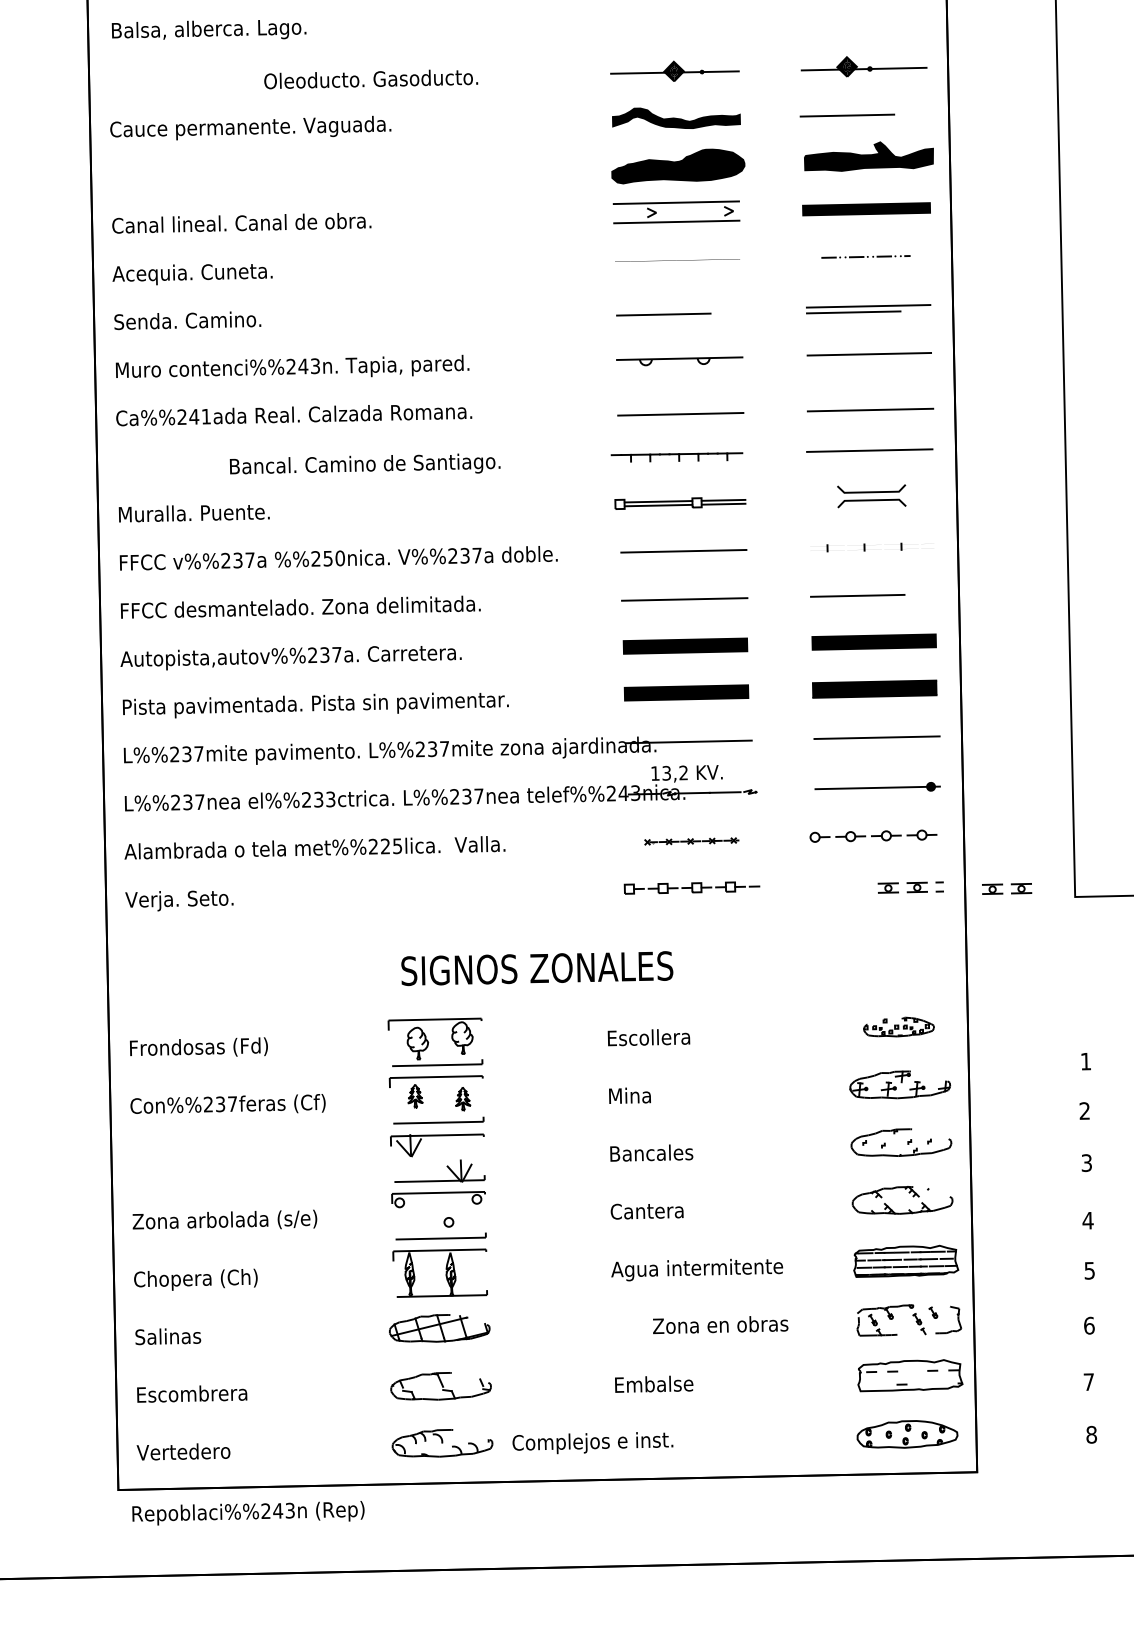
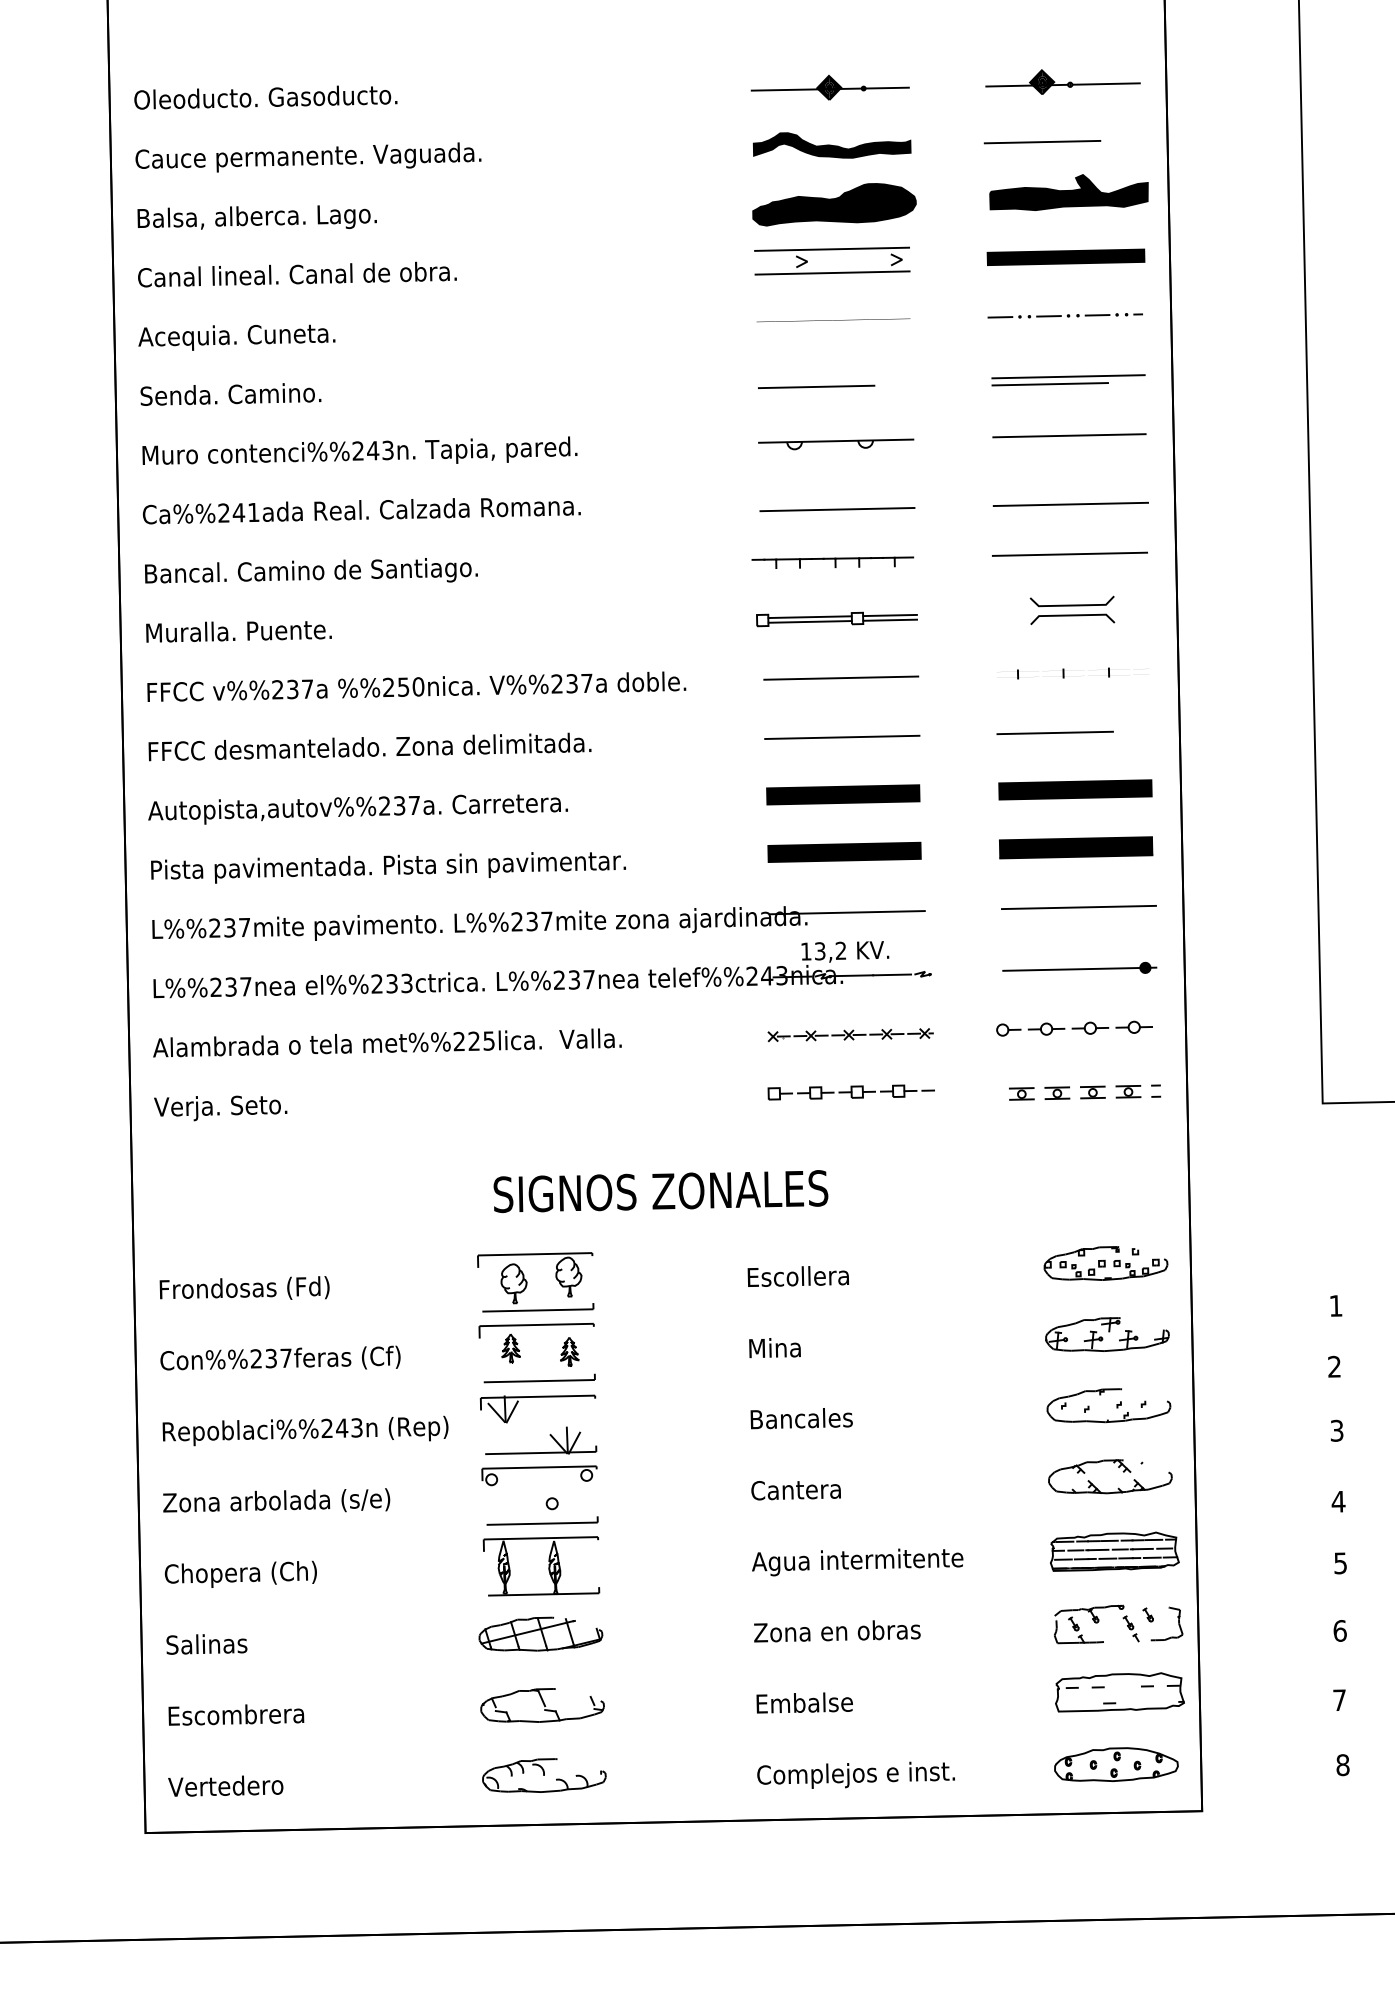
text: (208, 29) -> (256, 217), moved
text: (371, 79) -> (266, 97), moved
part: (865, 256) -> (1064, 315), size x1.43
text: (364, 463) -> (310, 570), moved
part: (691, 841) -> (850, 1035), size x1.43
part: (1007, 888) -> (1040, 1093), moved
part: (898, 1026) -> (1105, 1262), size x1.43
text: (720, 1325) -> (837, 1631), moved
text: (592, 1443) -> (855, 1775), moved
text: (248, 1513) -> (305, 1431), moved

